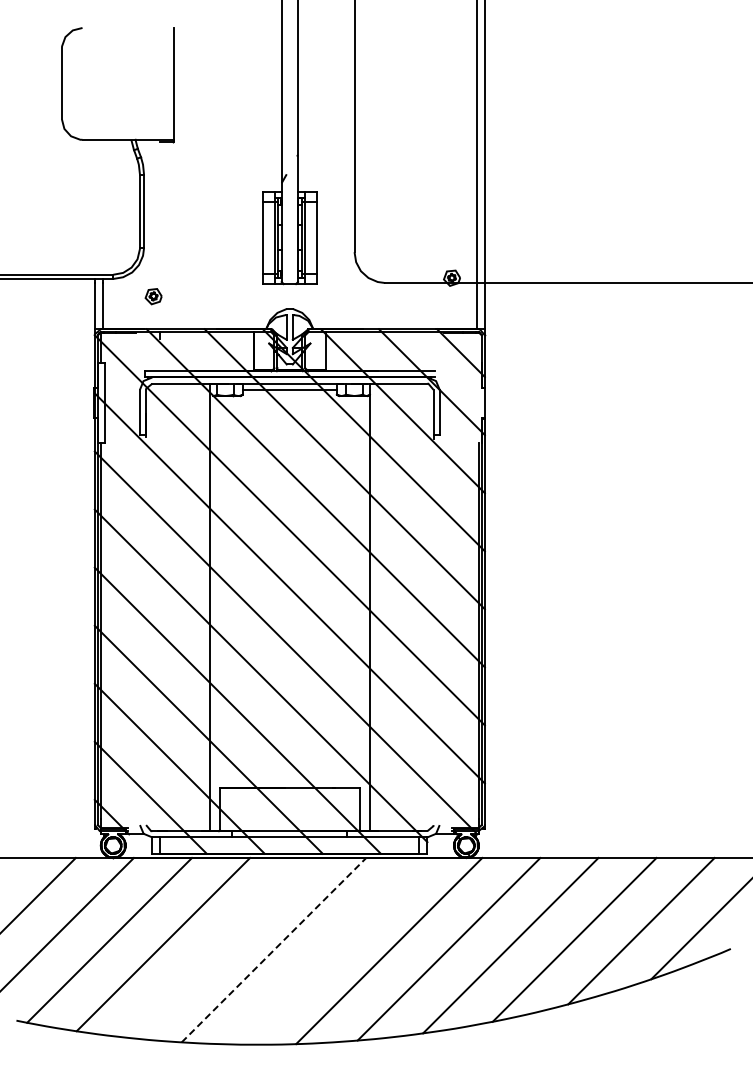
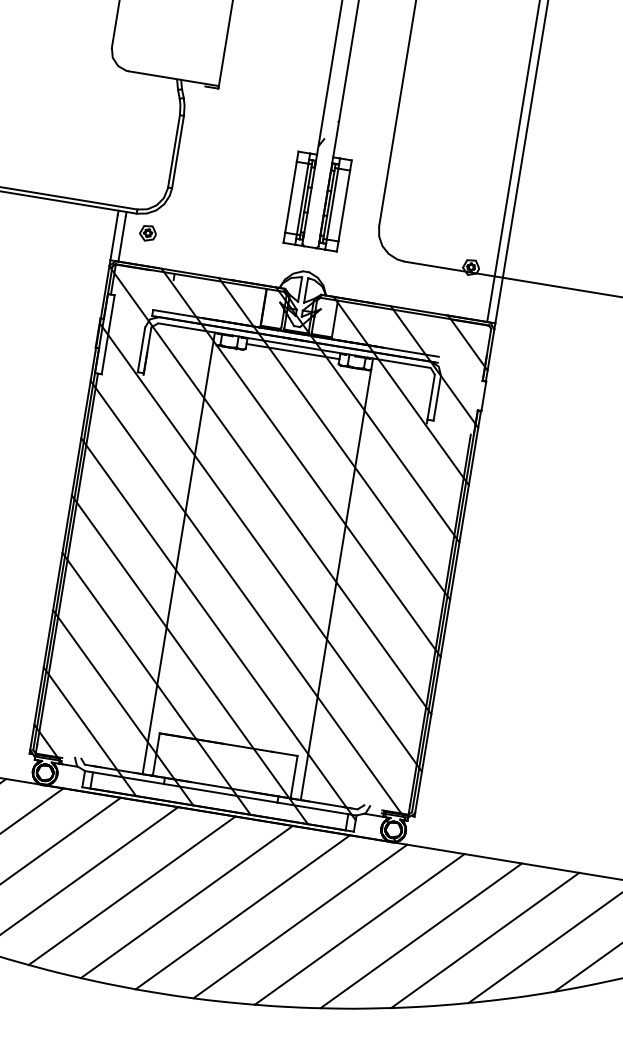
part: (153, 296) -> (147, 233), moved
line: (218, 947) -> (132, 890), added
line: (274, 949) -> (187, 901), dashed -> solid
line: (330, 950) -> (242, 911), added

